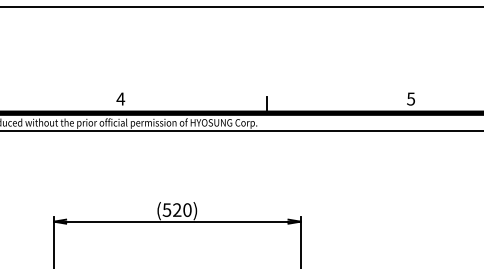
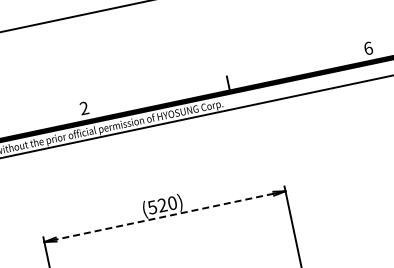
text: (120, 98) -> (83, 107), 4 -> 2
text: (411, 98) -> (368, 47), 5 -> 6
line: (176, 221) -> (164, 216), solid -> dashed

